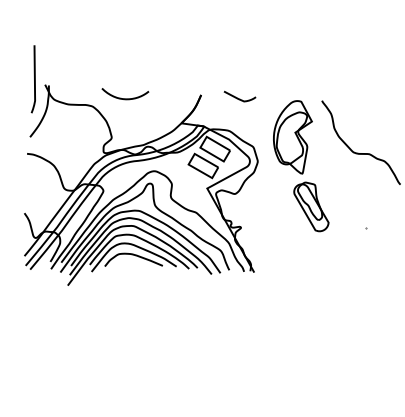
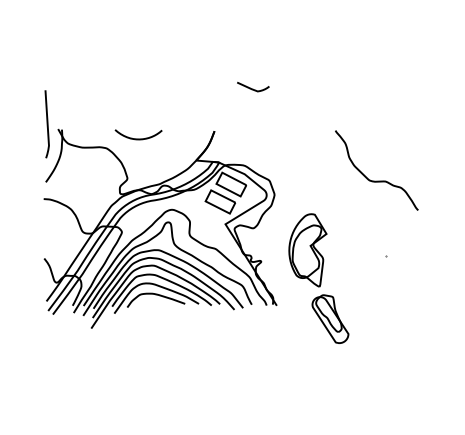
curve: (240, 98) -> (253, 88), moved
part: (301, 165) -> (318, 278), moved

